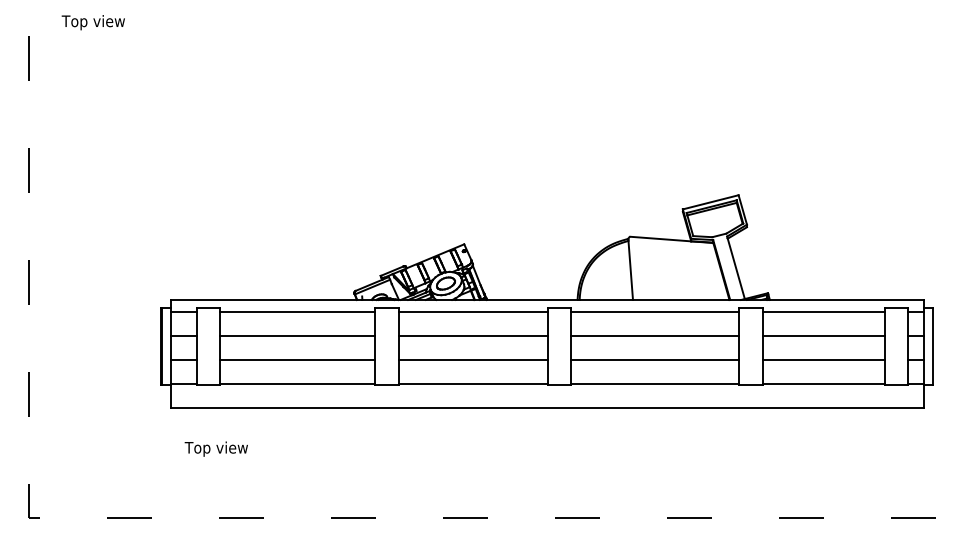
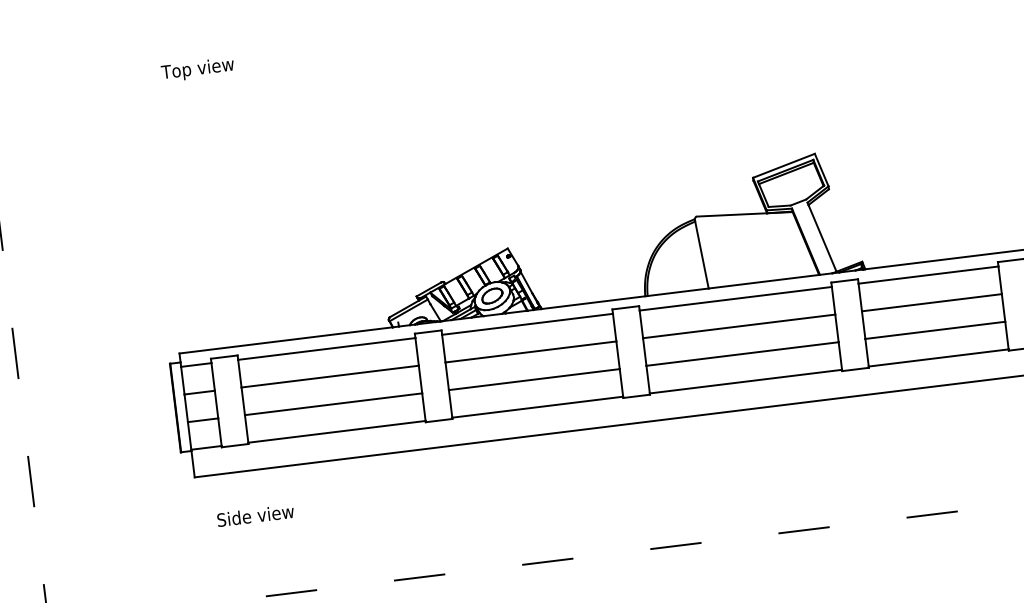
text: (92, 22) -> (196, 69), moved
text: (218, 448) -> (255, 516), Top view -> Side view

